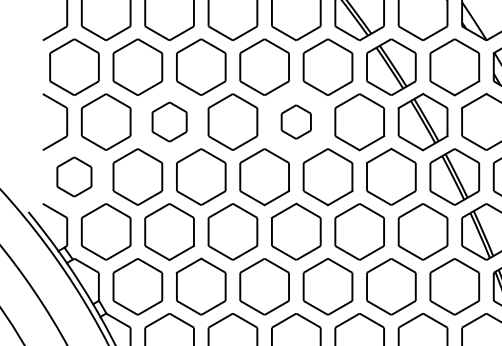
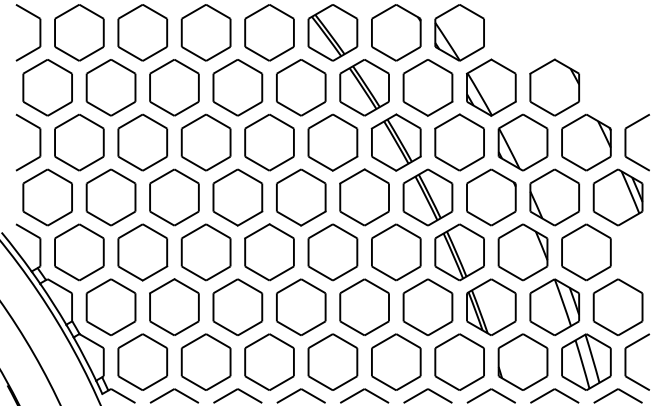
part: (169, 122) -> (142, 142), size x1.43
part: (296, 122) -> (269, 142), size x1.67
part: (74, 177) -> (47, 197), size x1.43

